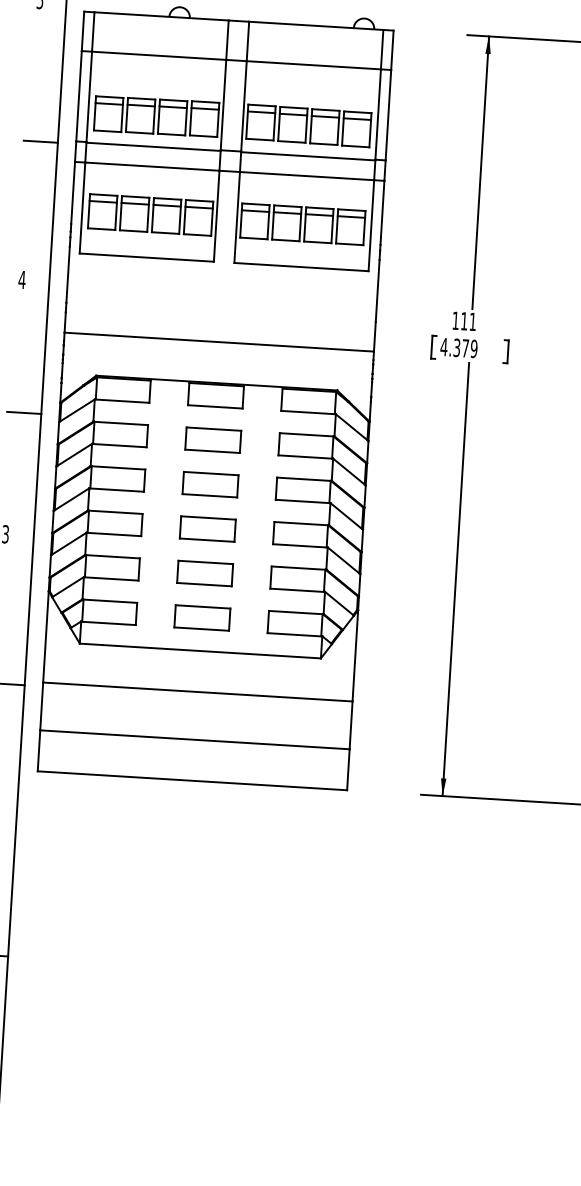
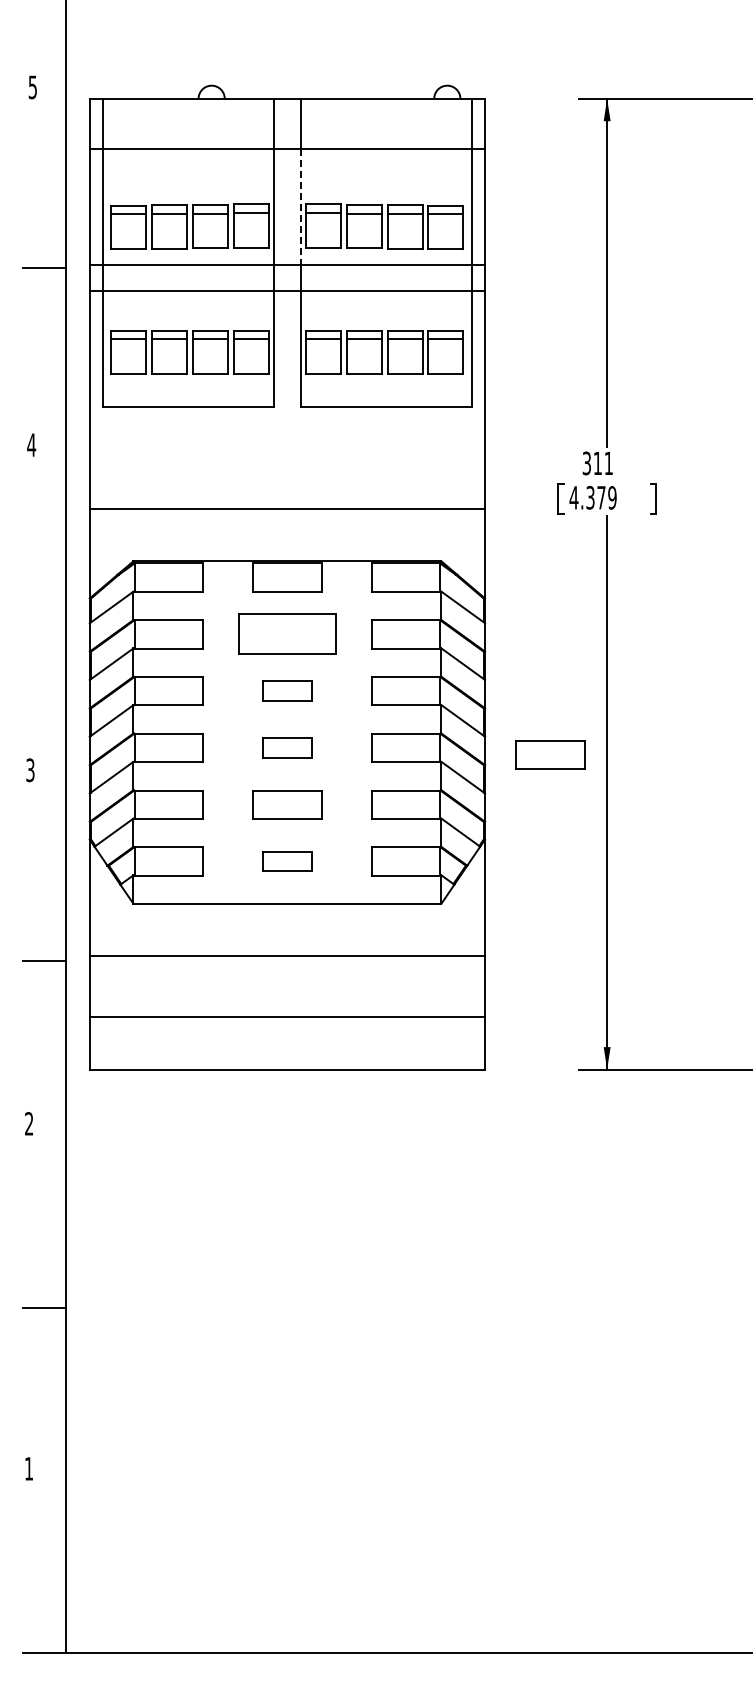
line: (243, 106) -> (300, 206), solid -> dashed
text: (455, 320) -> (586, 463), 111 -> 311
line: (24, 413) -> (44, 614), removed
part: (213, 440) -> (287, 634), size x1.4
part: (210, 484) -> (287, 690), size x0.7
part: (207, 528) -> (287, 747), size x0.7
part: (413, 546) -> (550, 754), added
part: (202, 617) -> (287, 861), size x0.7

